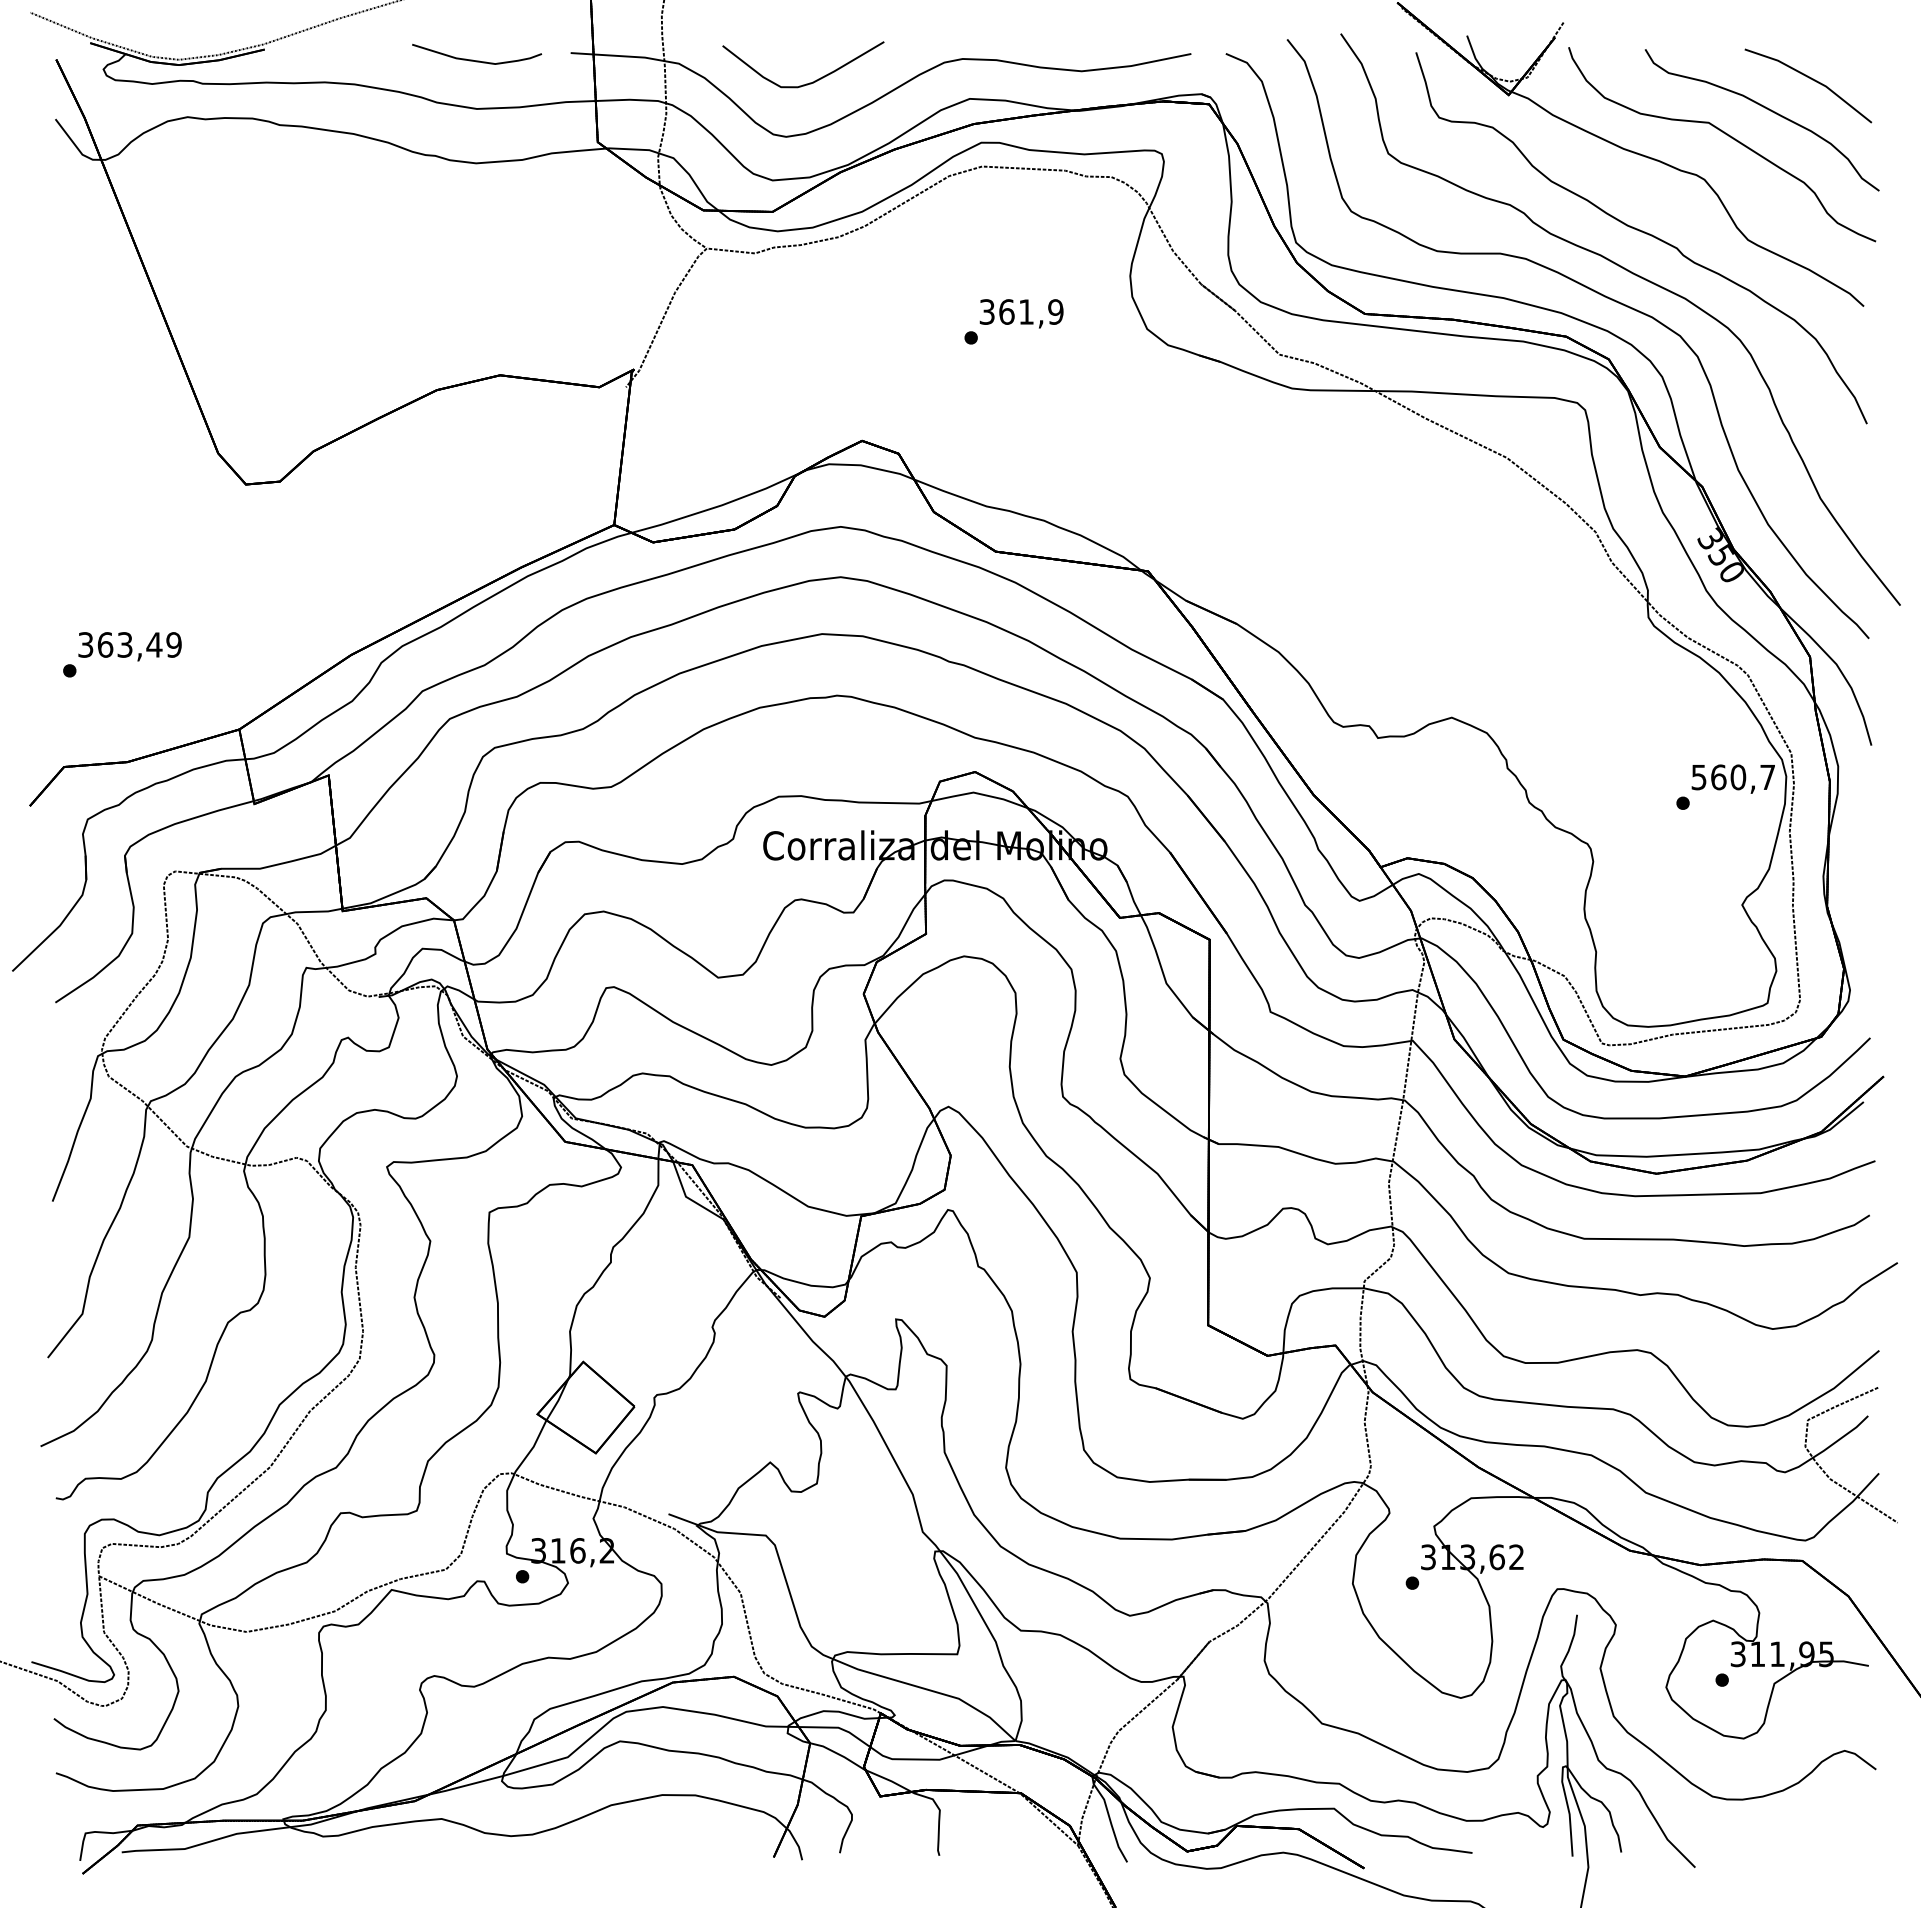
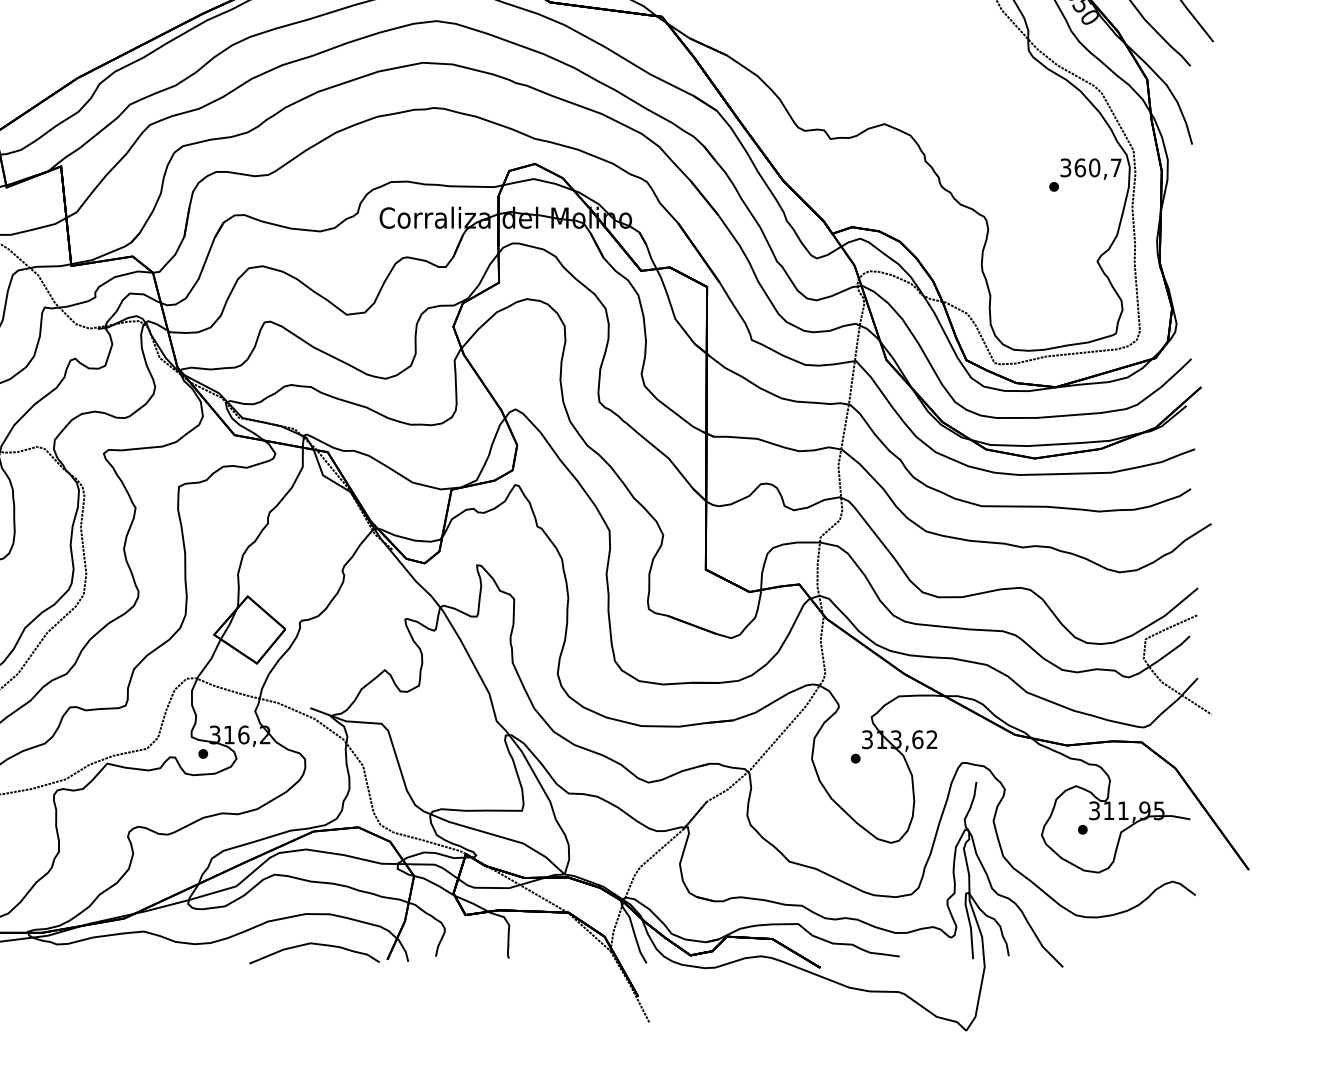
text: (1699, 776) -> (1066, 167), 560,7 -> 360,7
curve: (674, 1836) -> (314, 944), added

